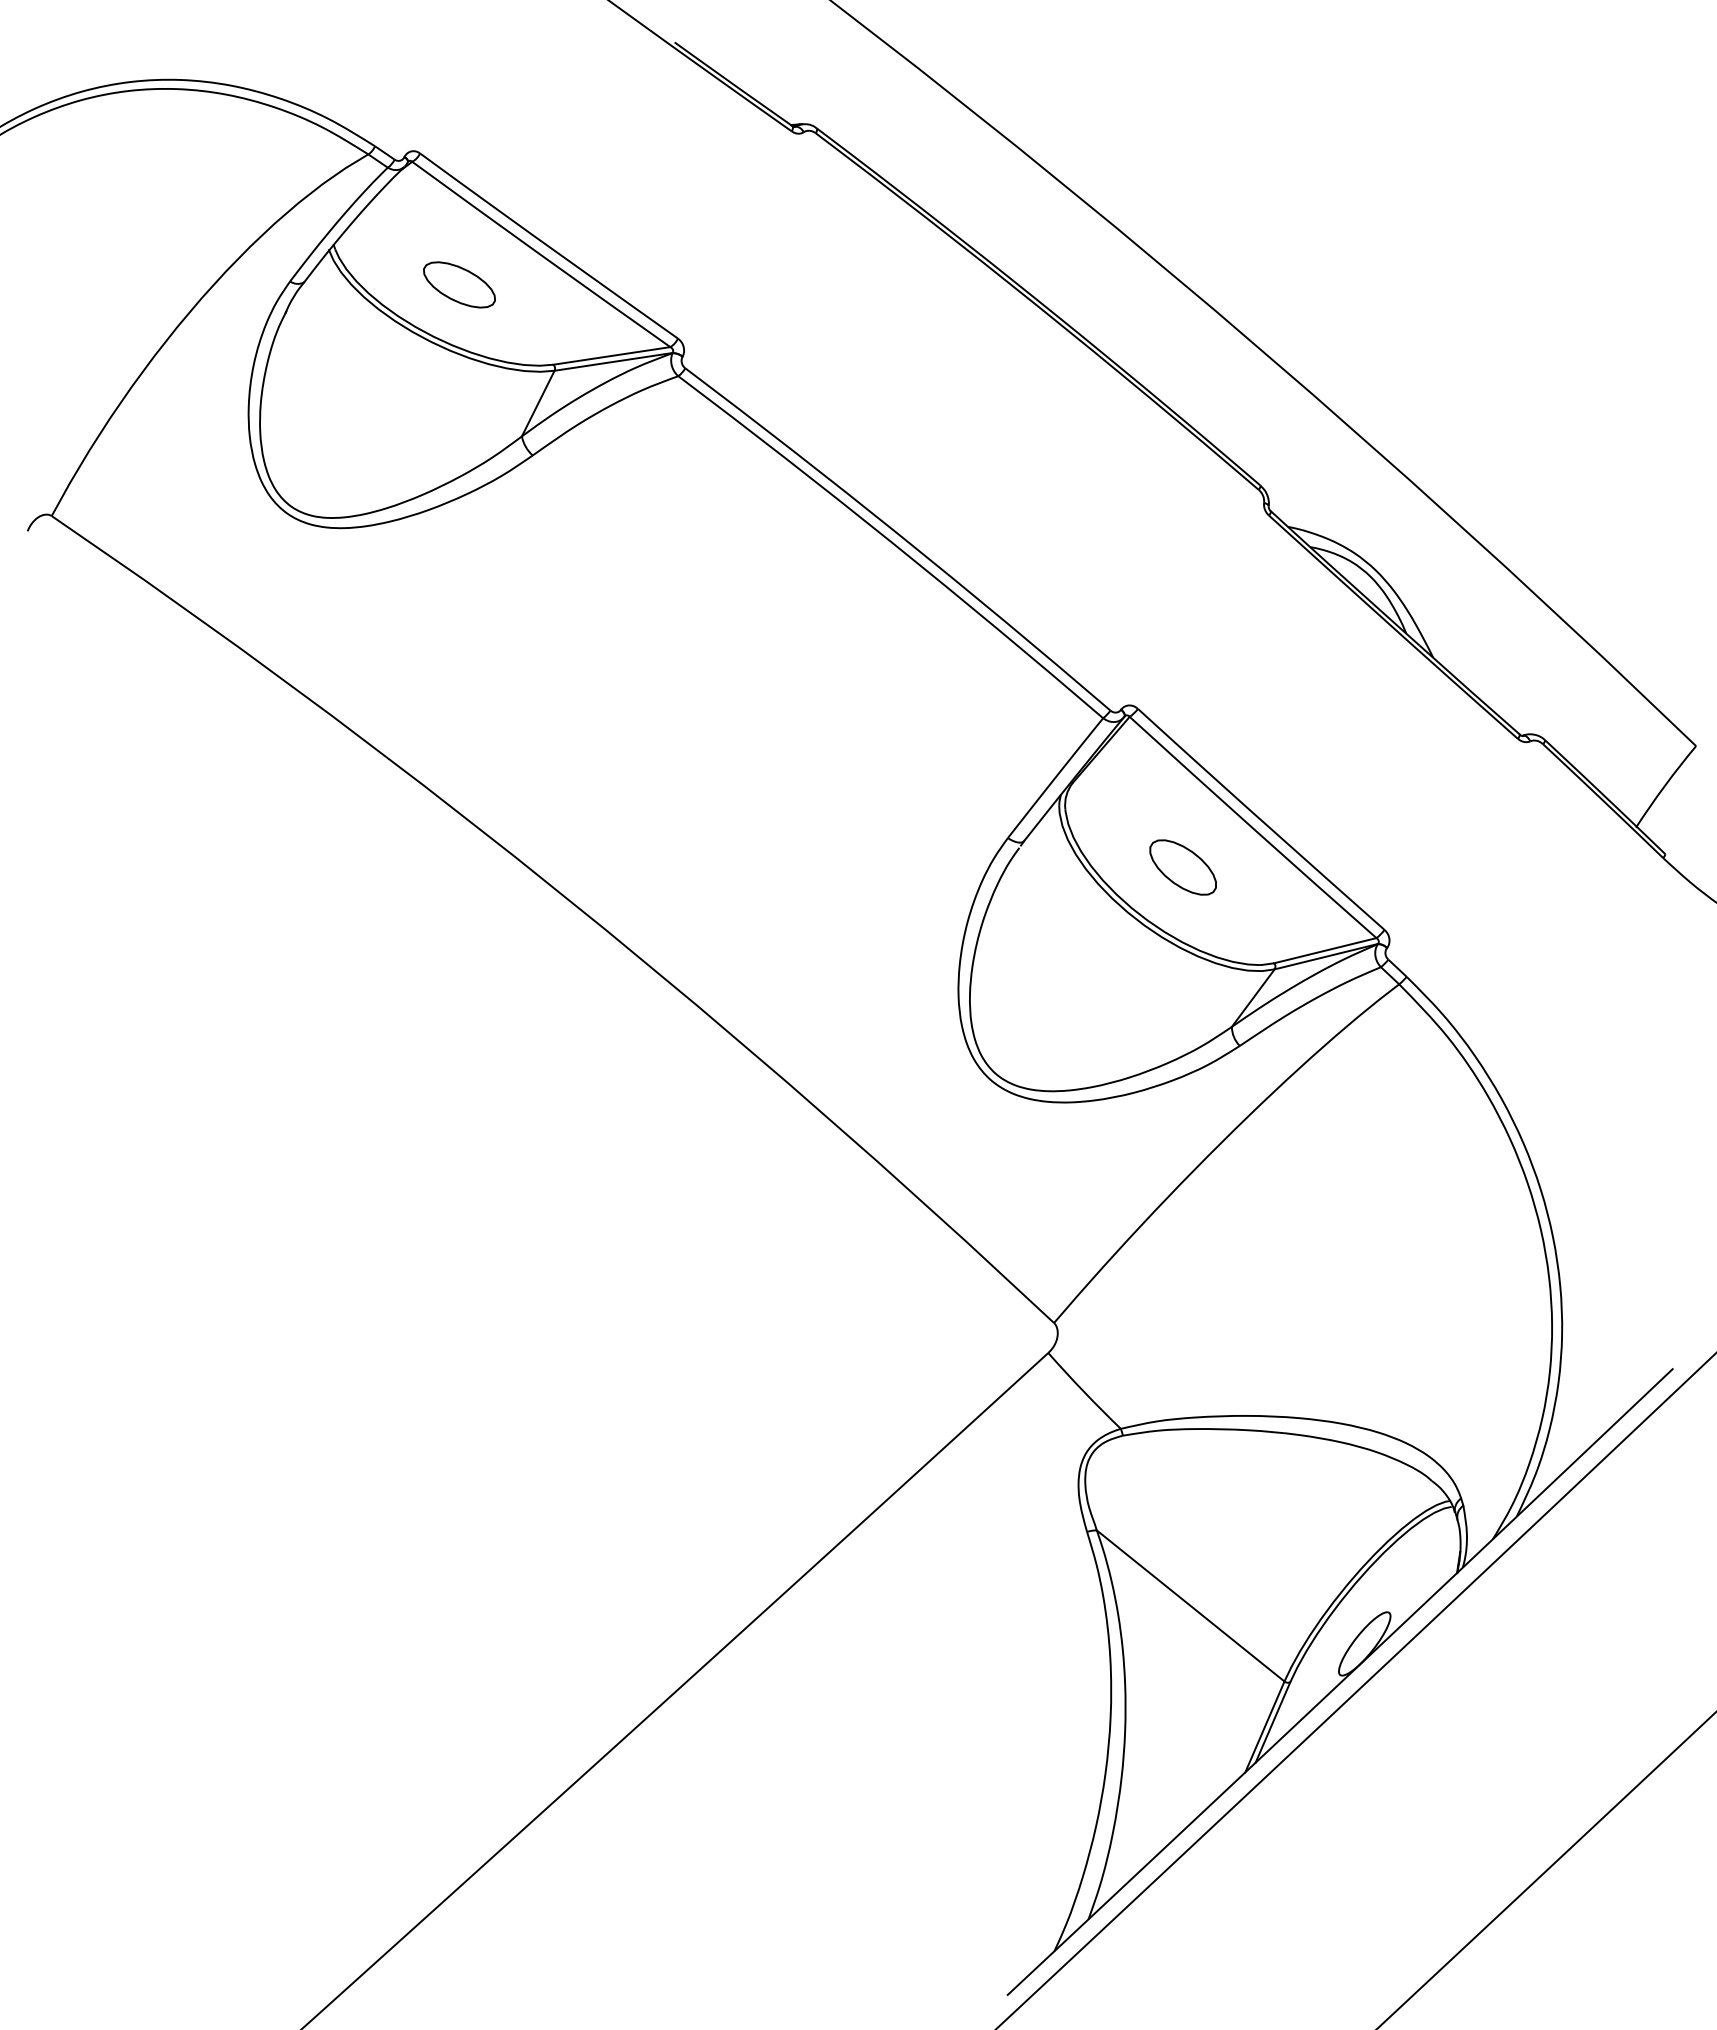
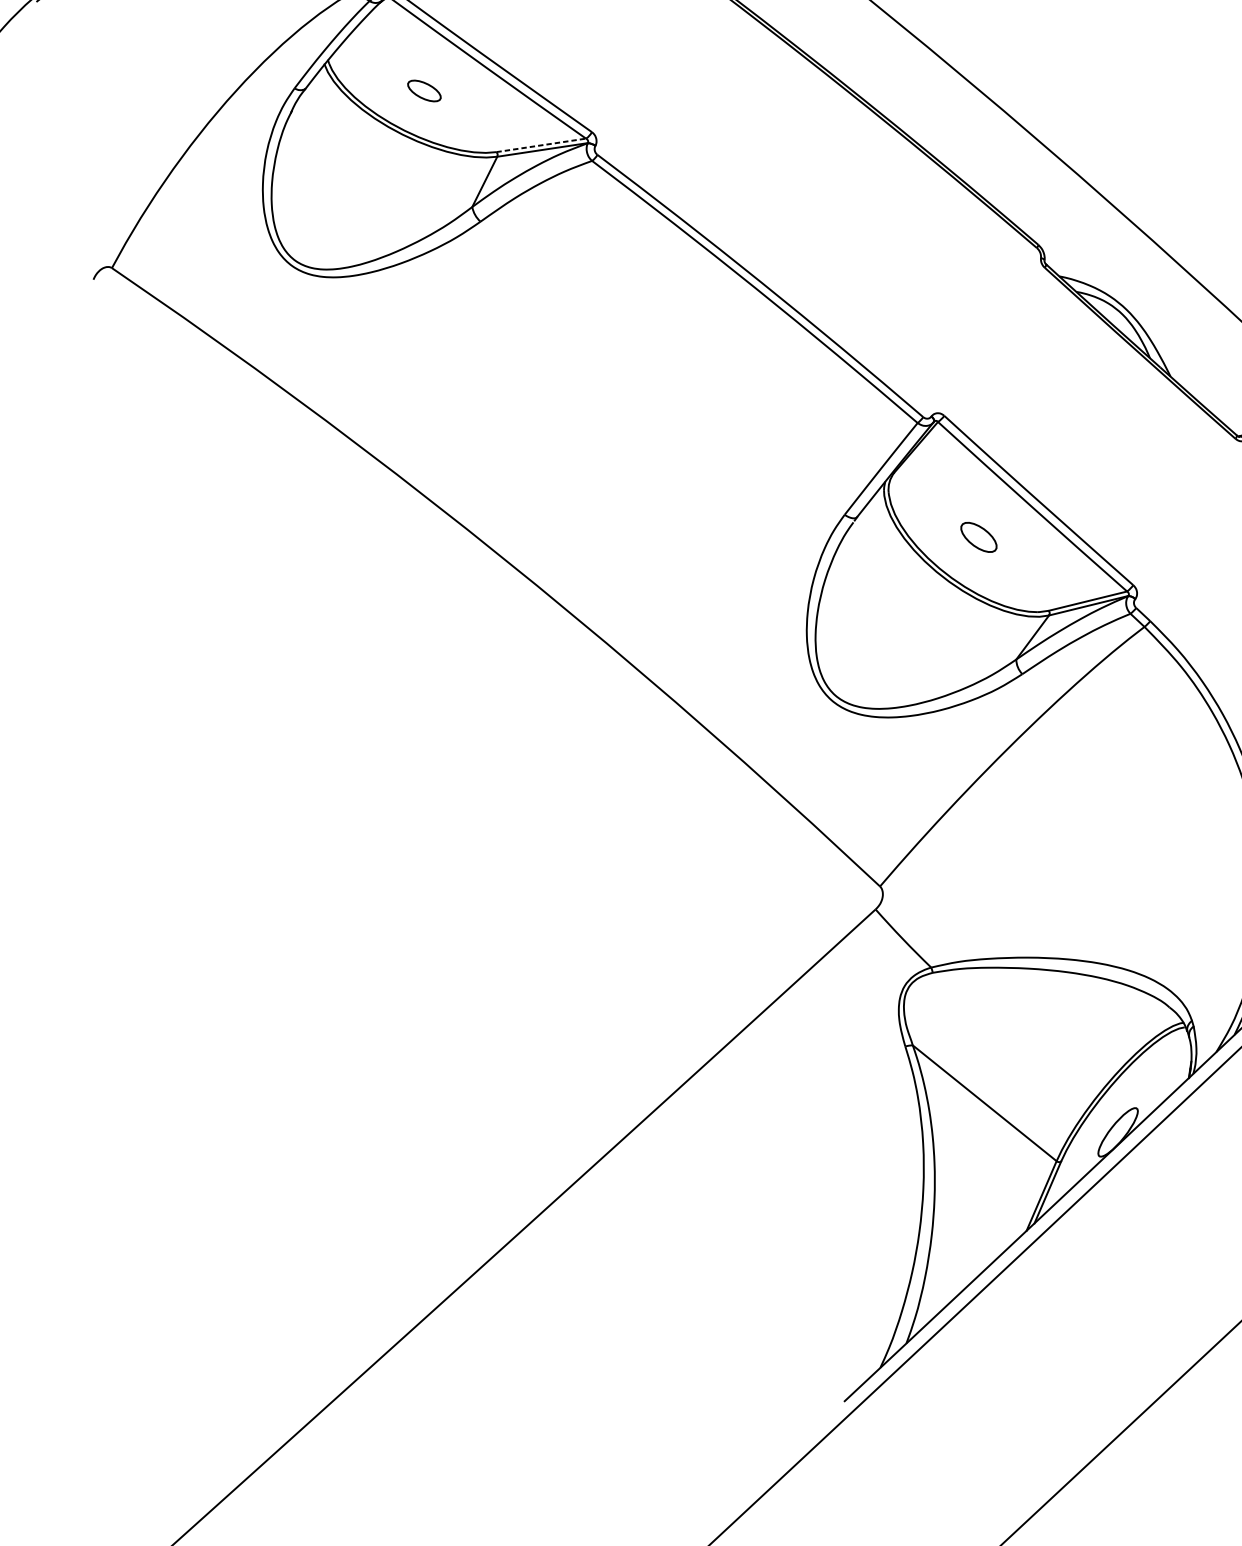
part: (459, 284) -> (424, 90), size x0.6
line: (612, 355) -> (541, 145), solid -> dashed
part: (1182, 867) -> (978, 537), size x0.7

